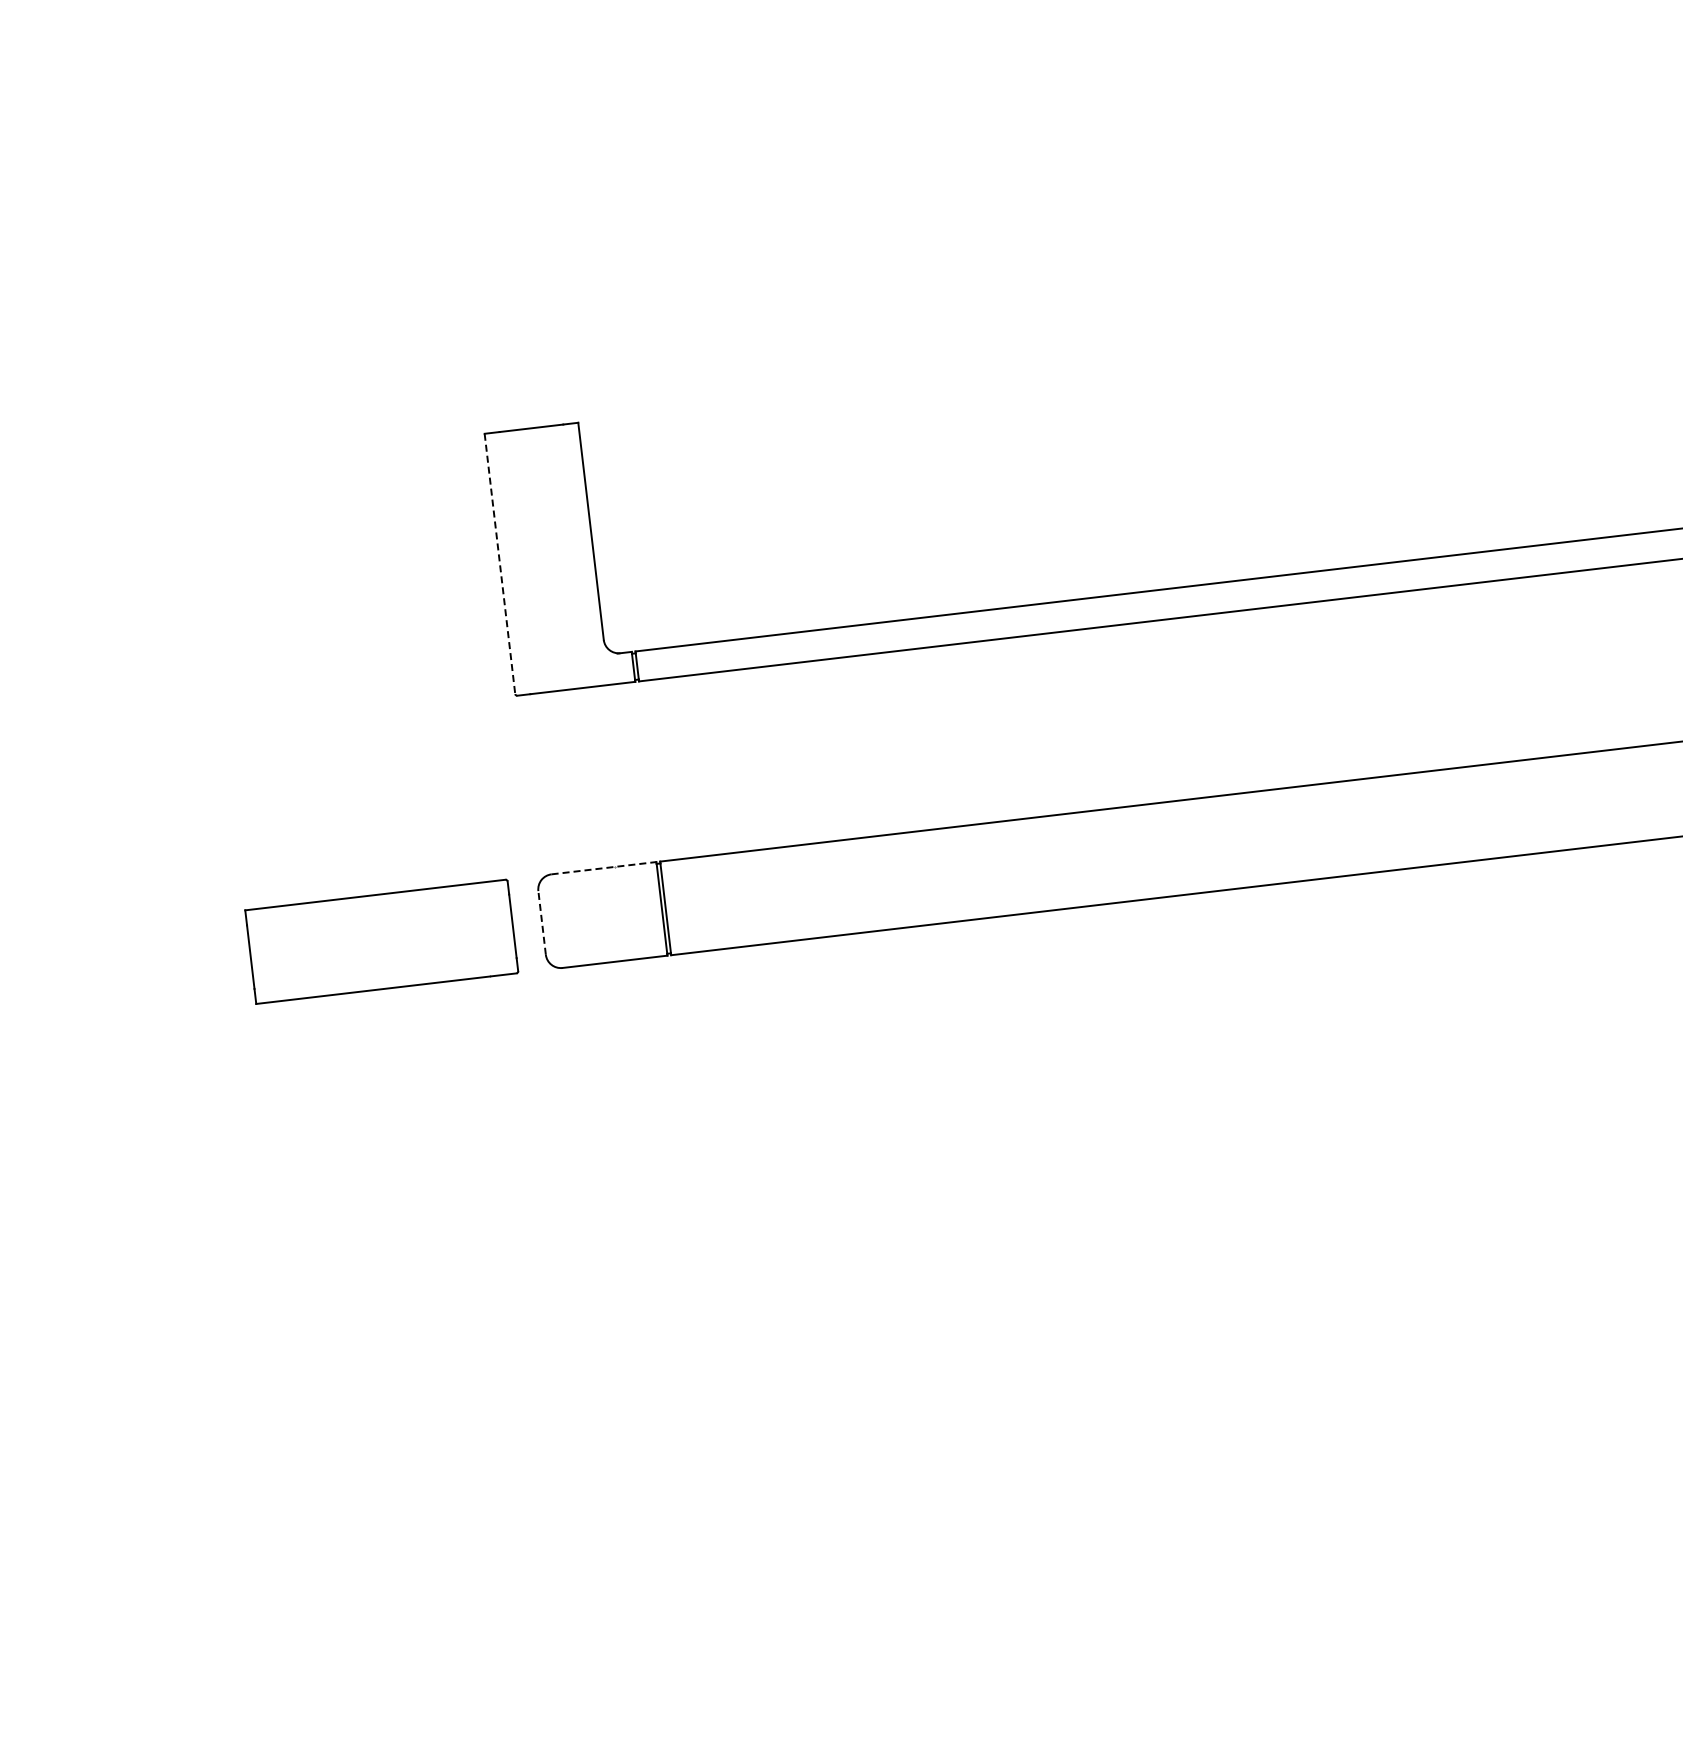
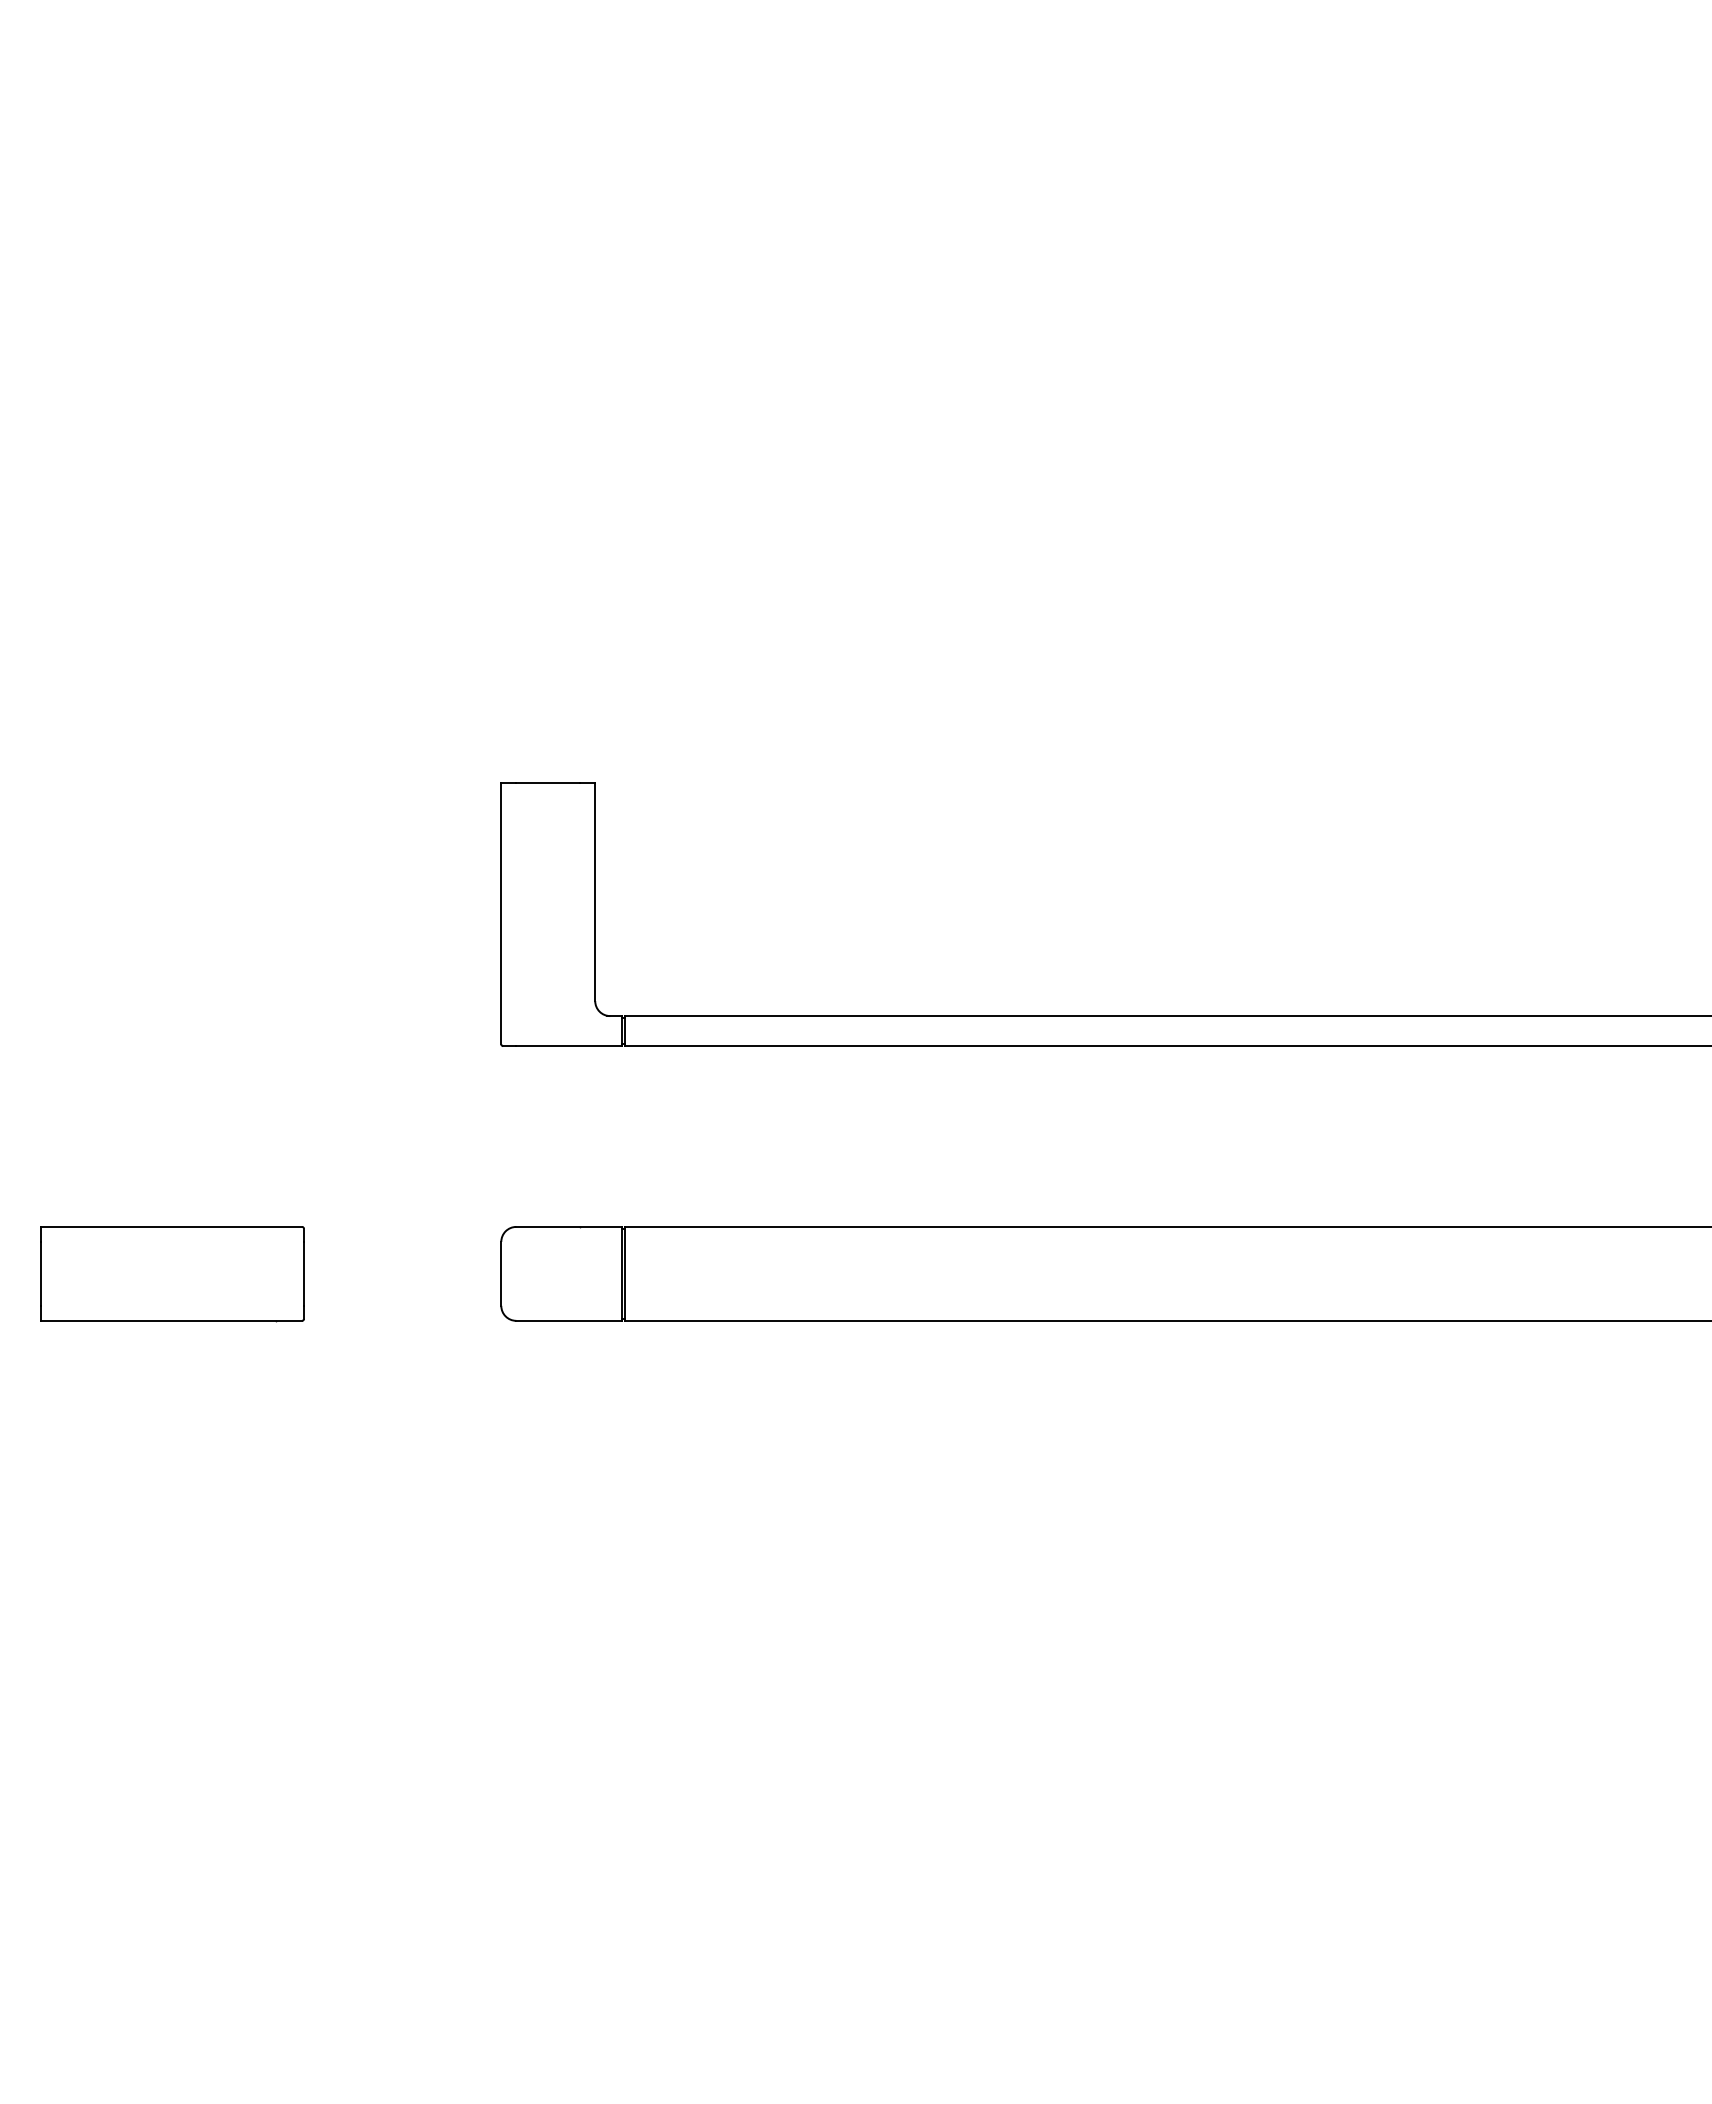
line: (500, 563) -> (501, 913), dashed -> solid
line: (603, 867) -> (568, 1226), dashed -> solid
line: (542, 922) -> (501, 1273), dashed -> solid
part: (381, 942) -> (172, 1274), moved

